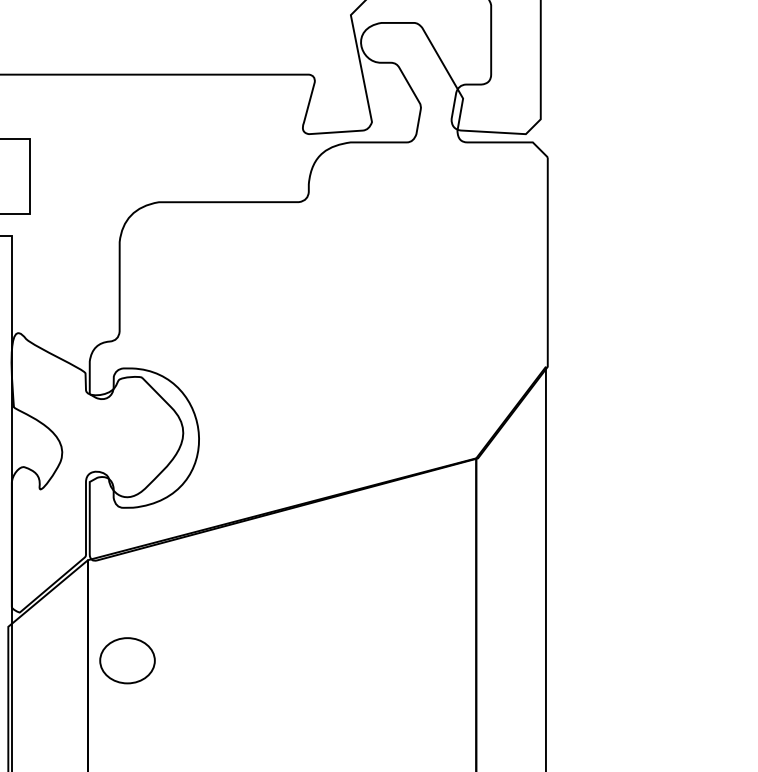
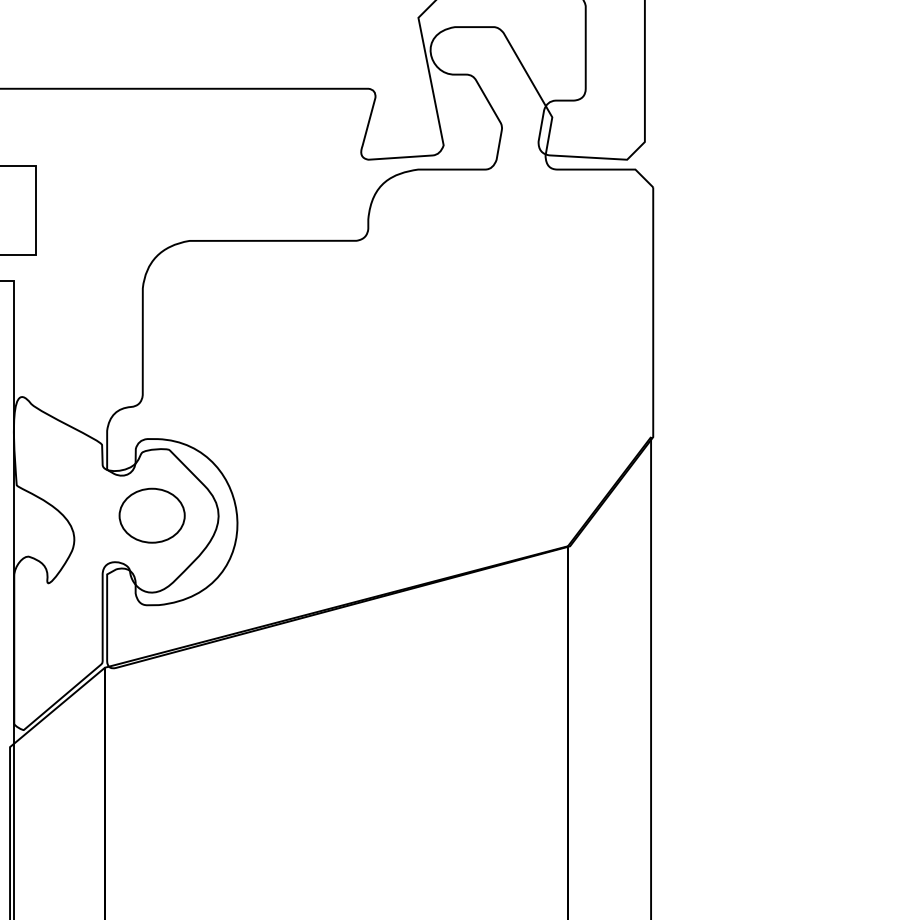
part: (127, 660) -> (152, 515), moved

